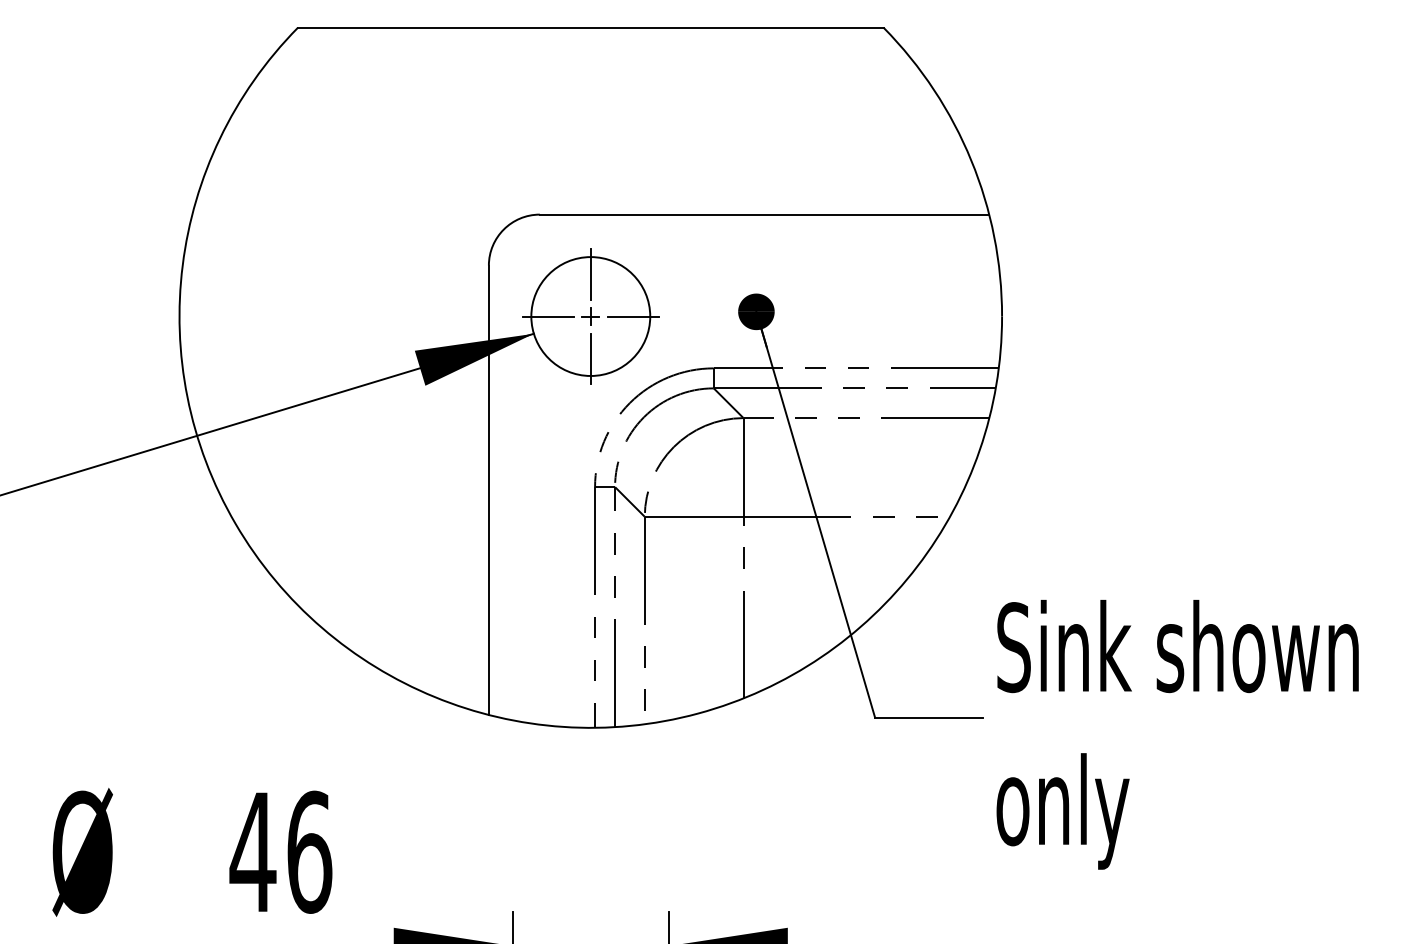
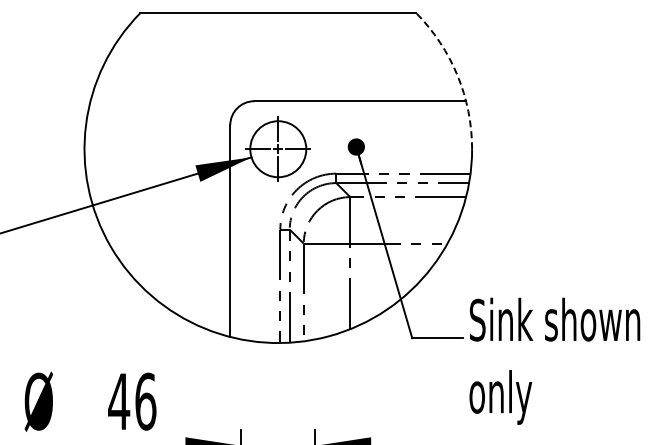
arc: (971, 160) -> (457, 75), solid -> dashed
text: (1176, 733) -> (554, 360), moved

